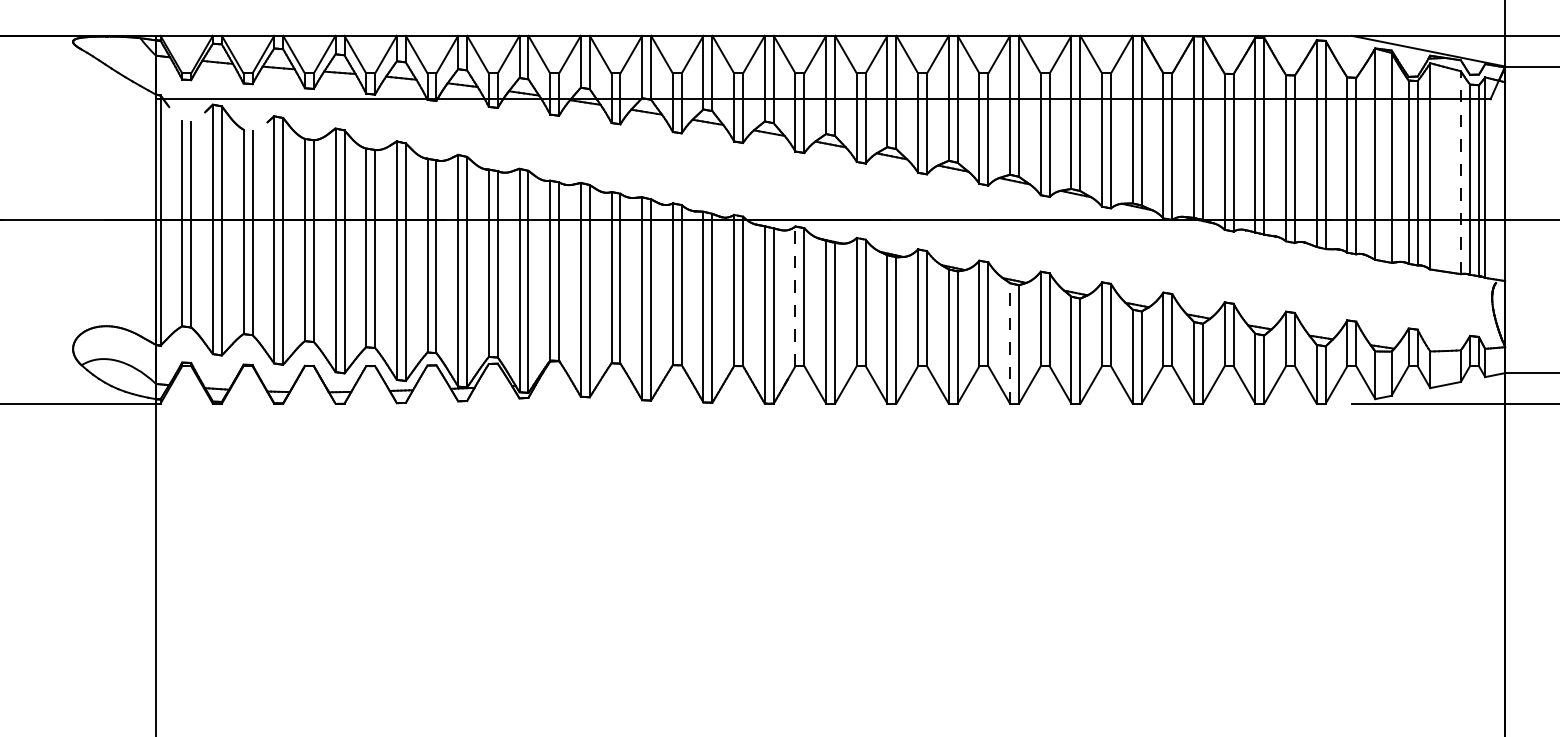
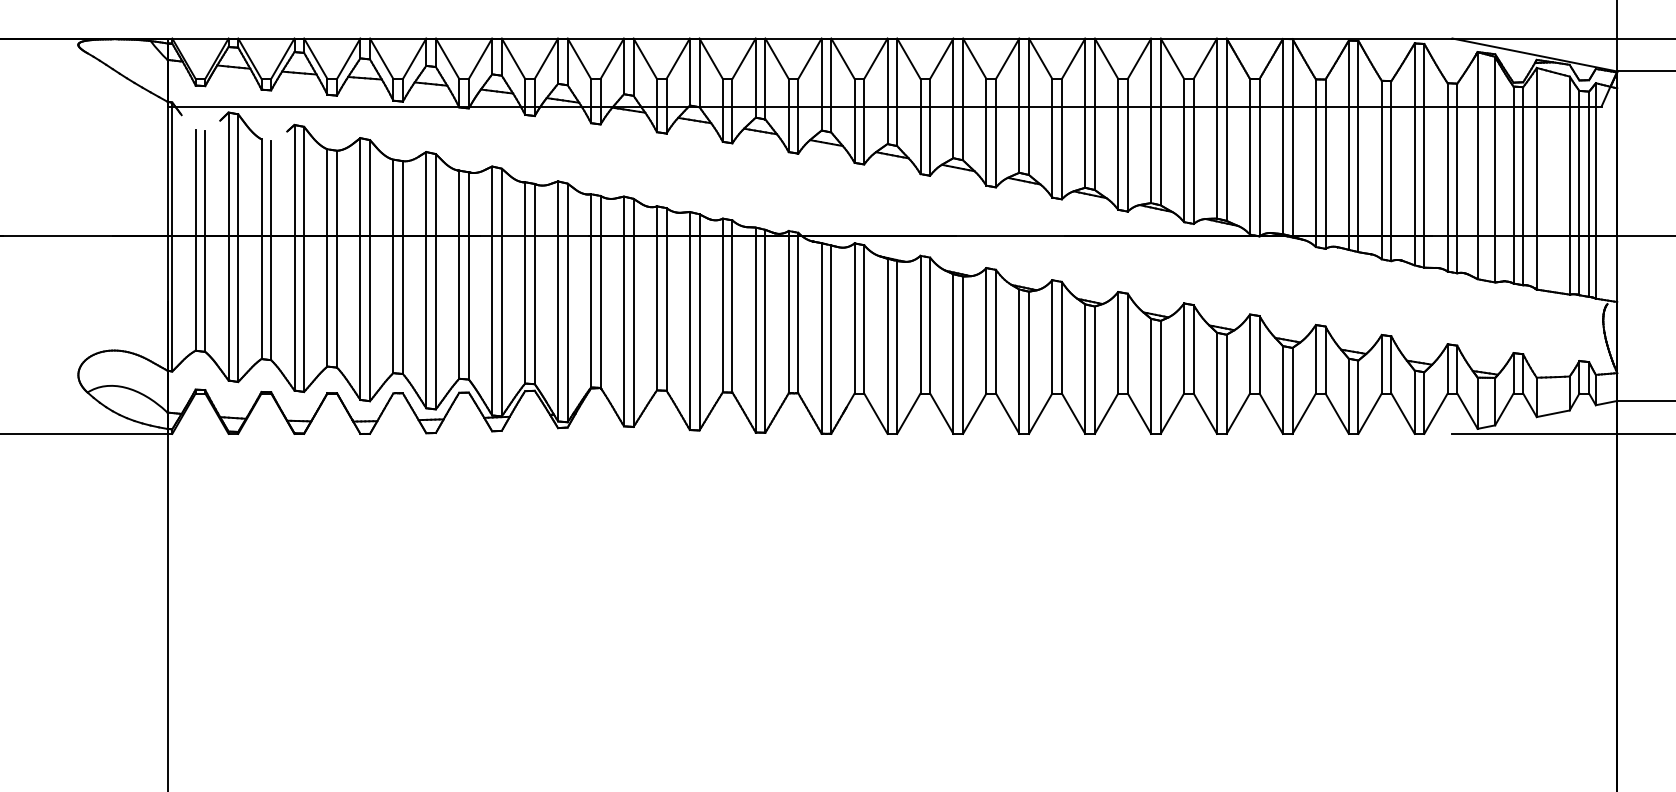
line: (1460, 172) -> (1569, 185), dashed -> solid
line: (795, 295) -> (854, 317), dashed -> solid
line: (1010, 343) -> (1085, 369), dashed -> solid

